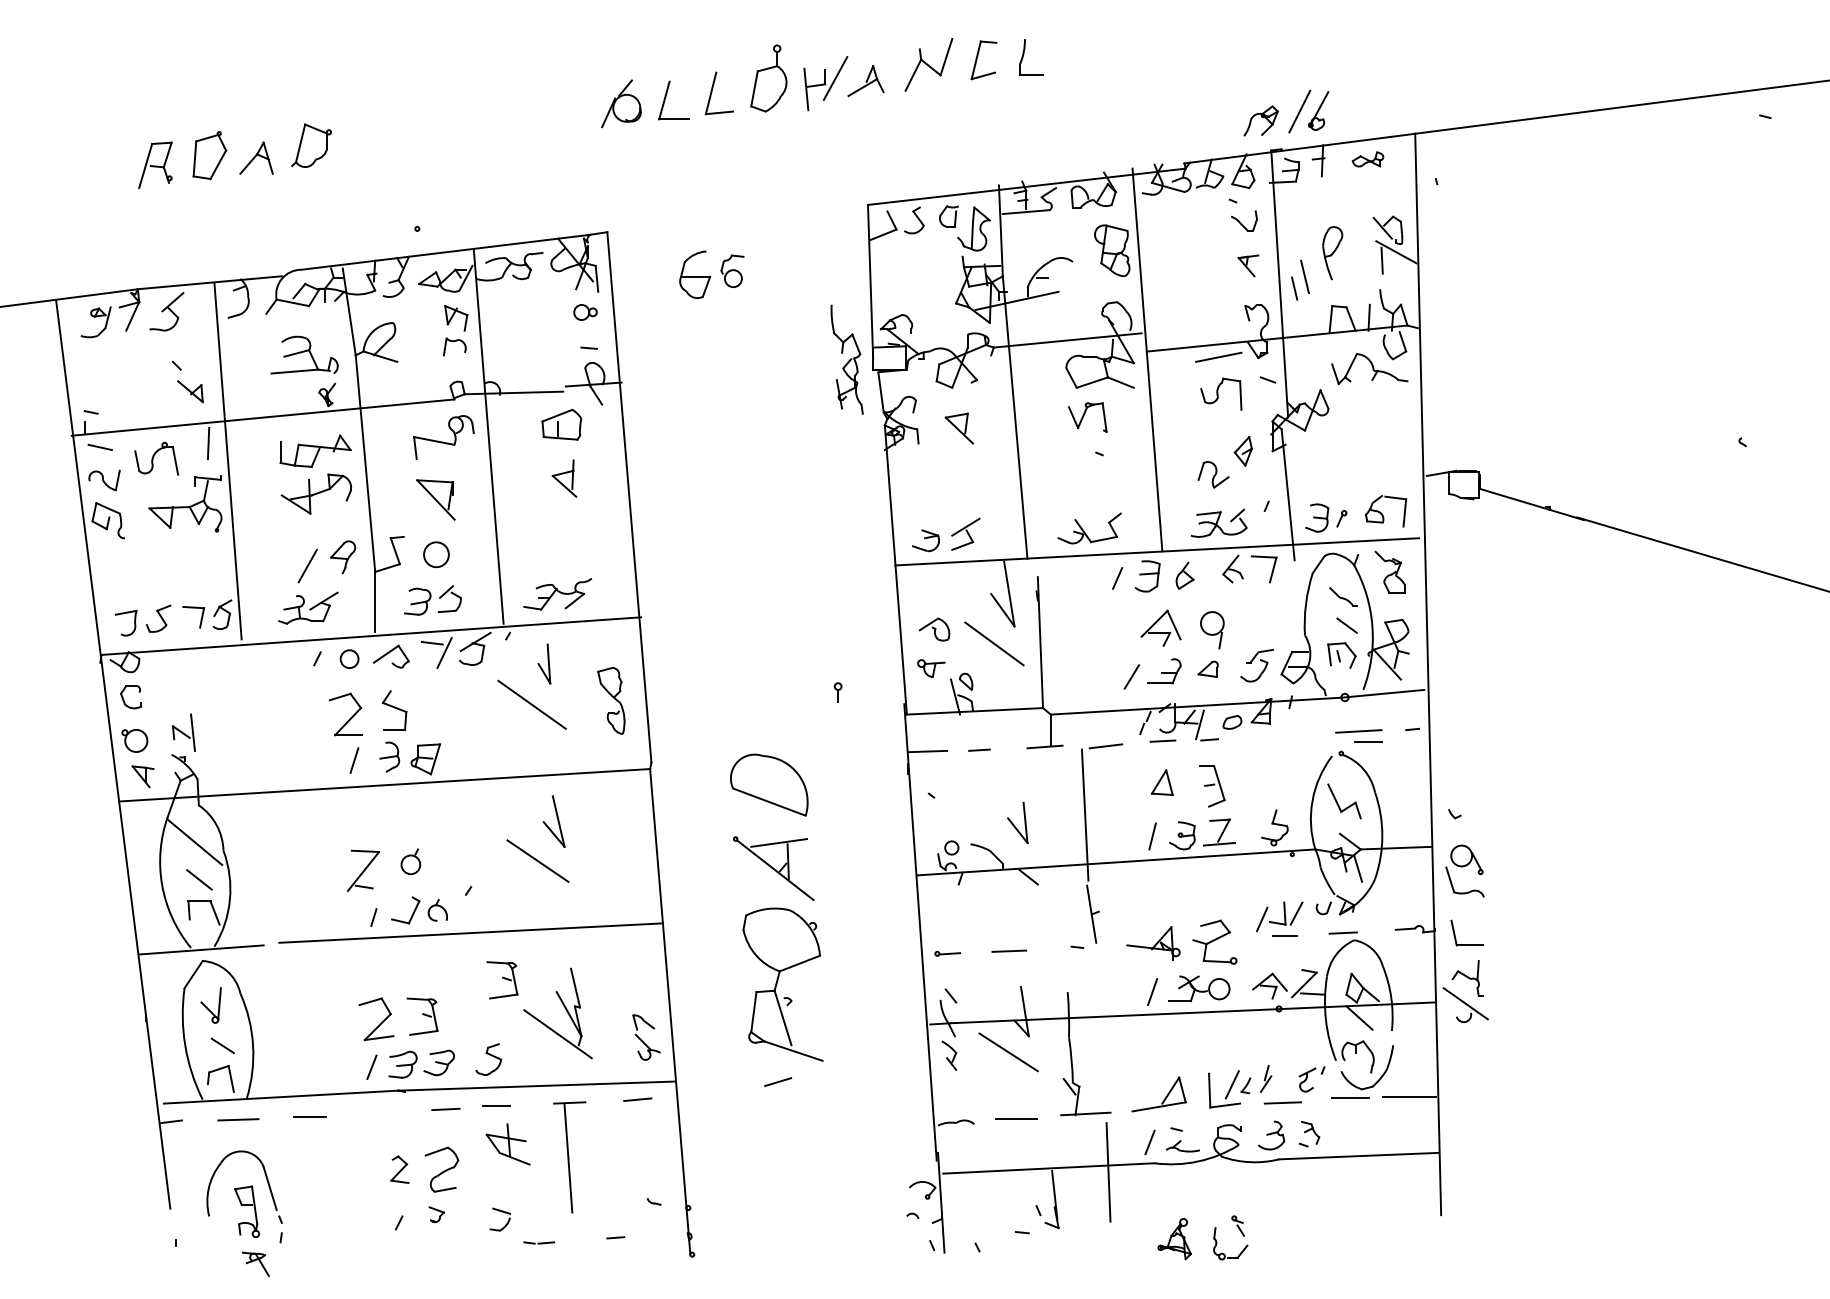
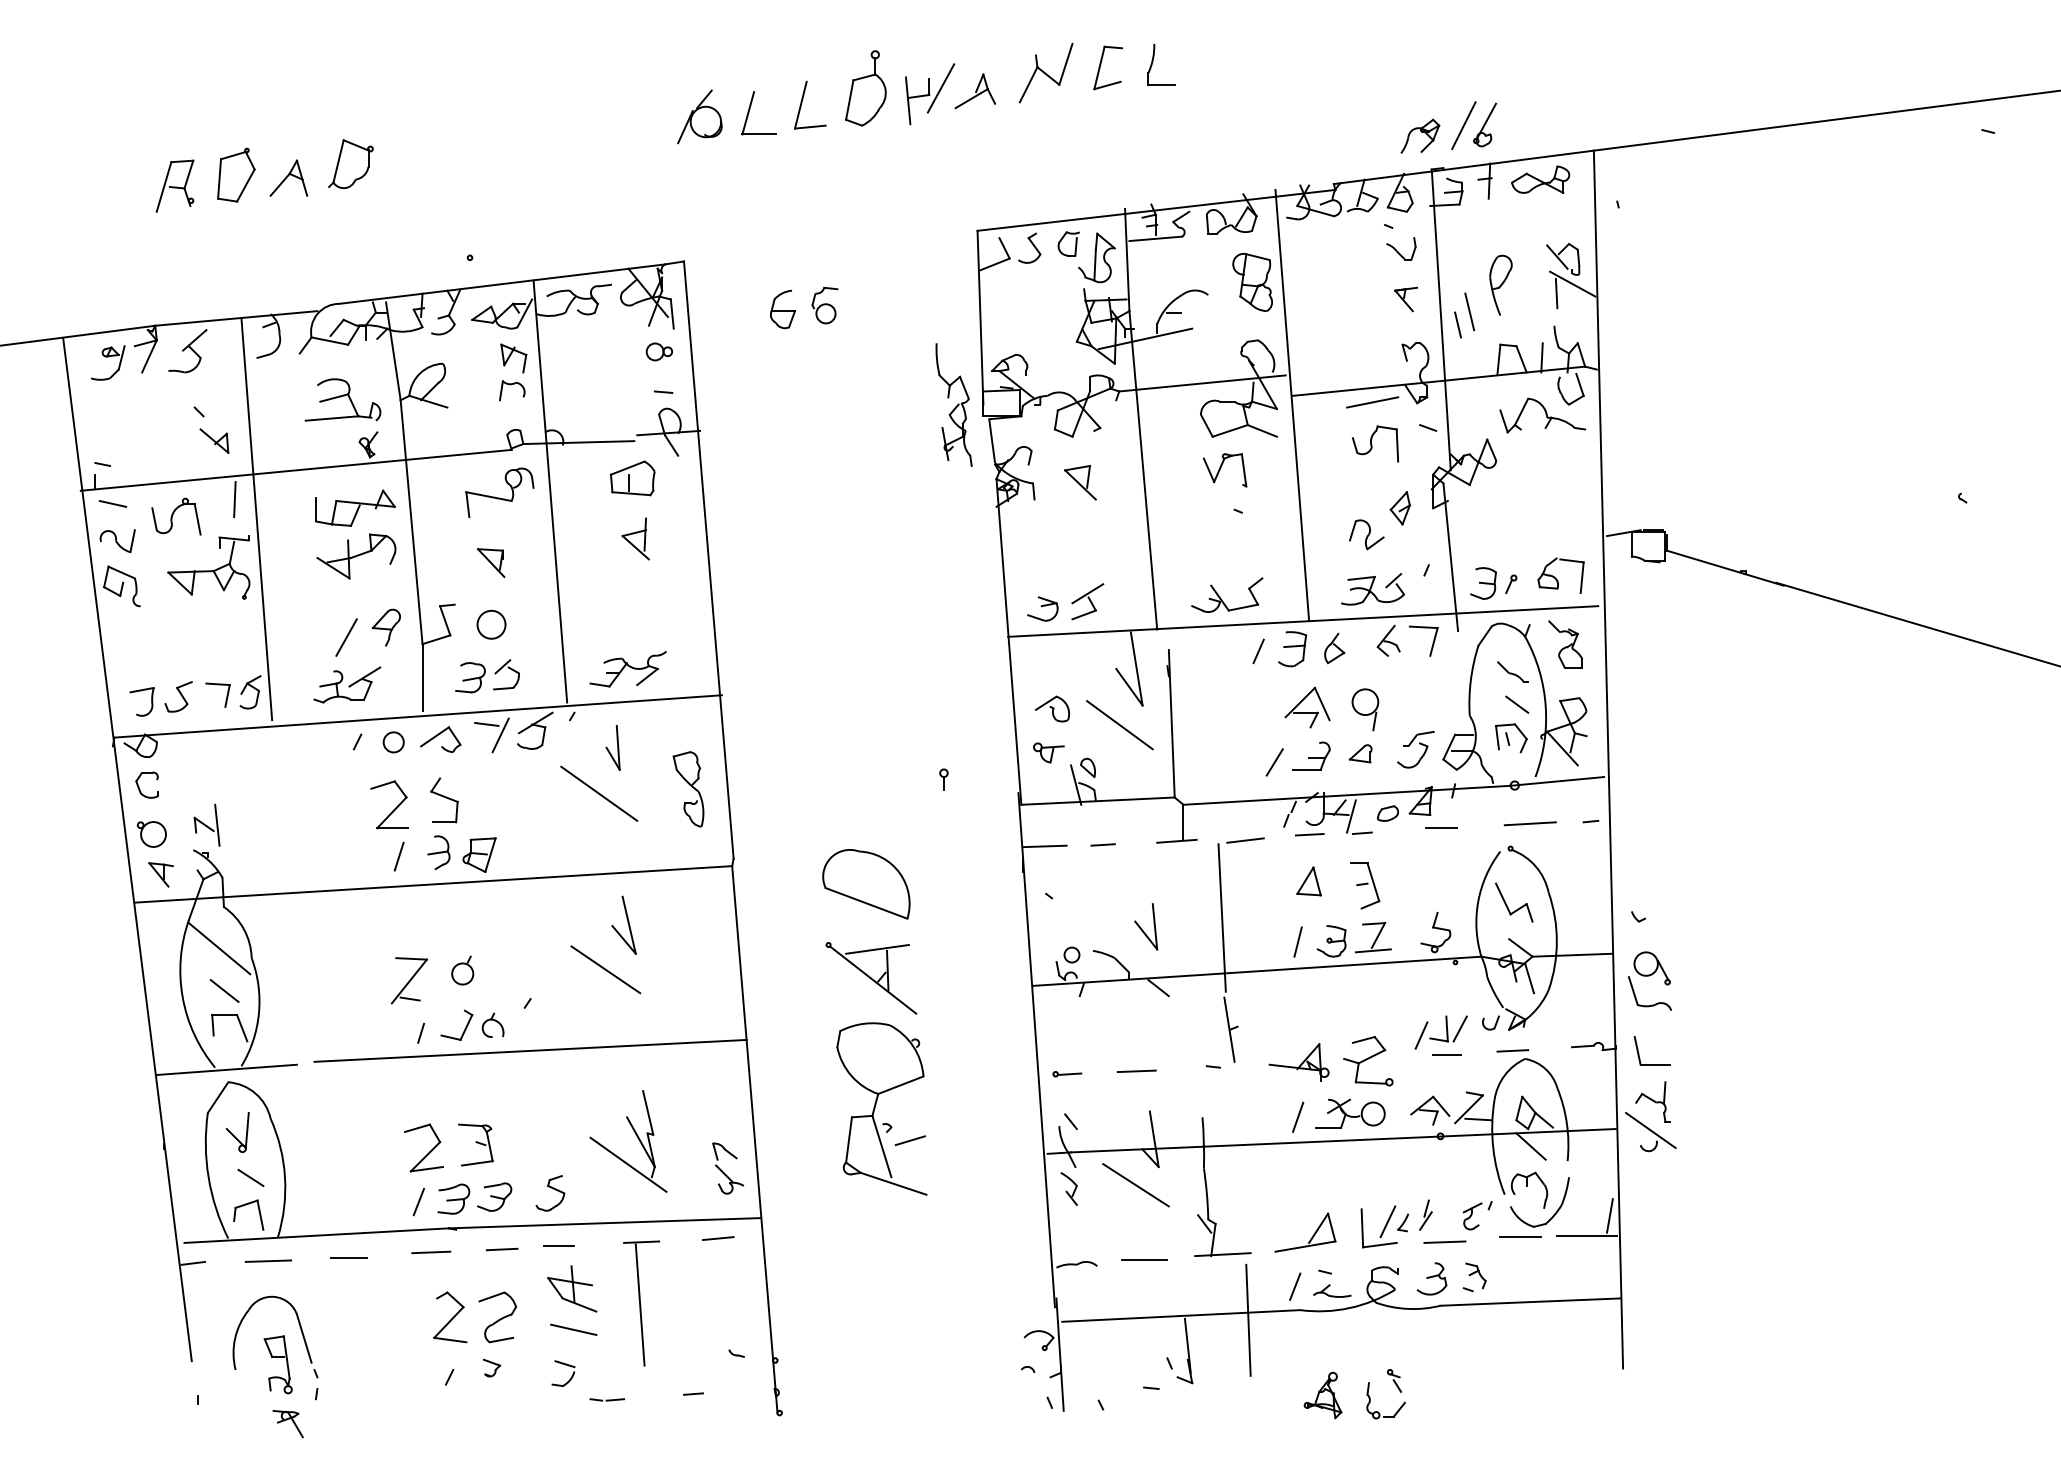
part: (1367, 159) -> (1540, 179), size x1.67
part: (694, 274) -> (782, 309), size x0.71
part: (436, 499) -> (491, 562), size x0.62
line: (1368, 740) -> (1441, 827), moved
part: (502, 979) -> (565, 1103), removed
line: (1429, 1079) -> (1609, 1215), added
line: (777, 1081) -> (909, 1140), moved
line: (383, 1112) -> (431, 1252), added
part: (400, 1169) -> (450, 1317), size x1.67
line: (509, 1180) -> (573, 1329), added

